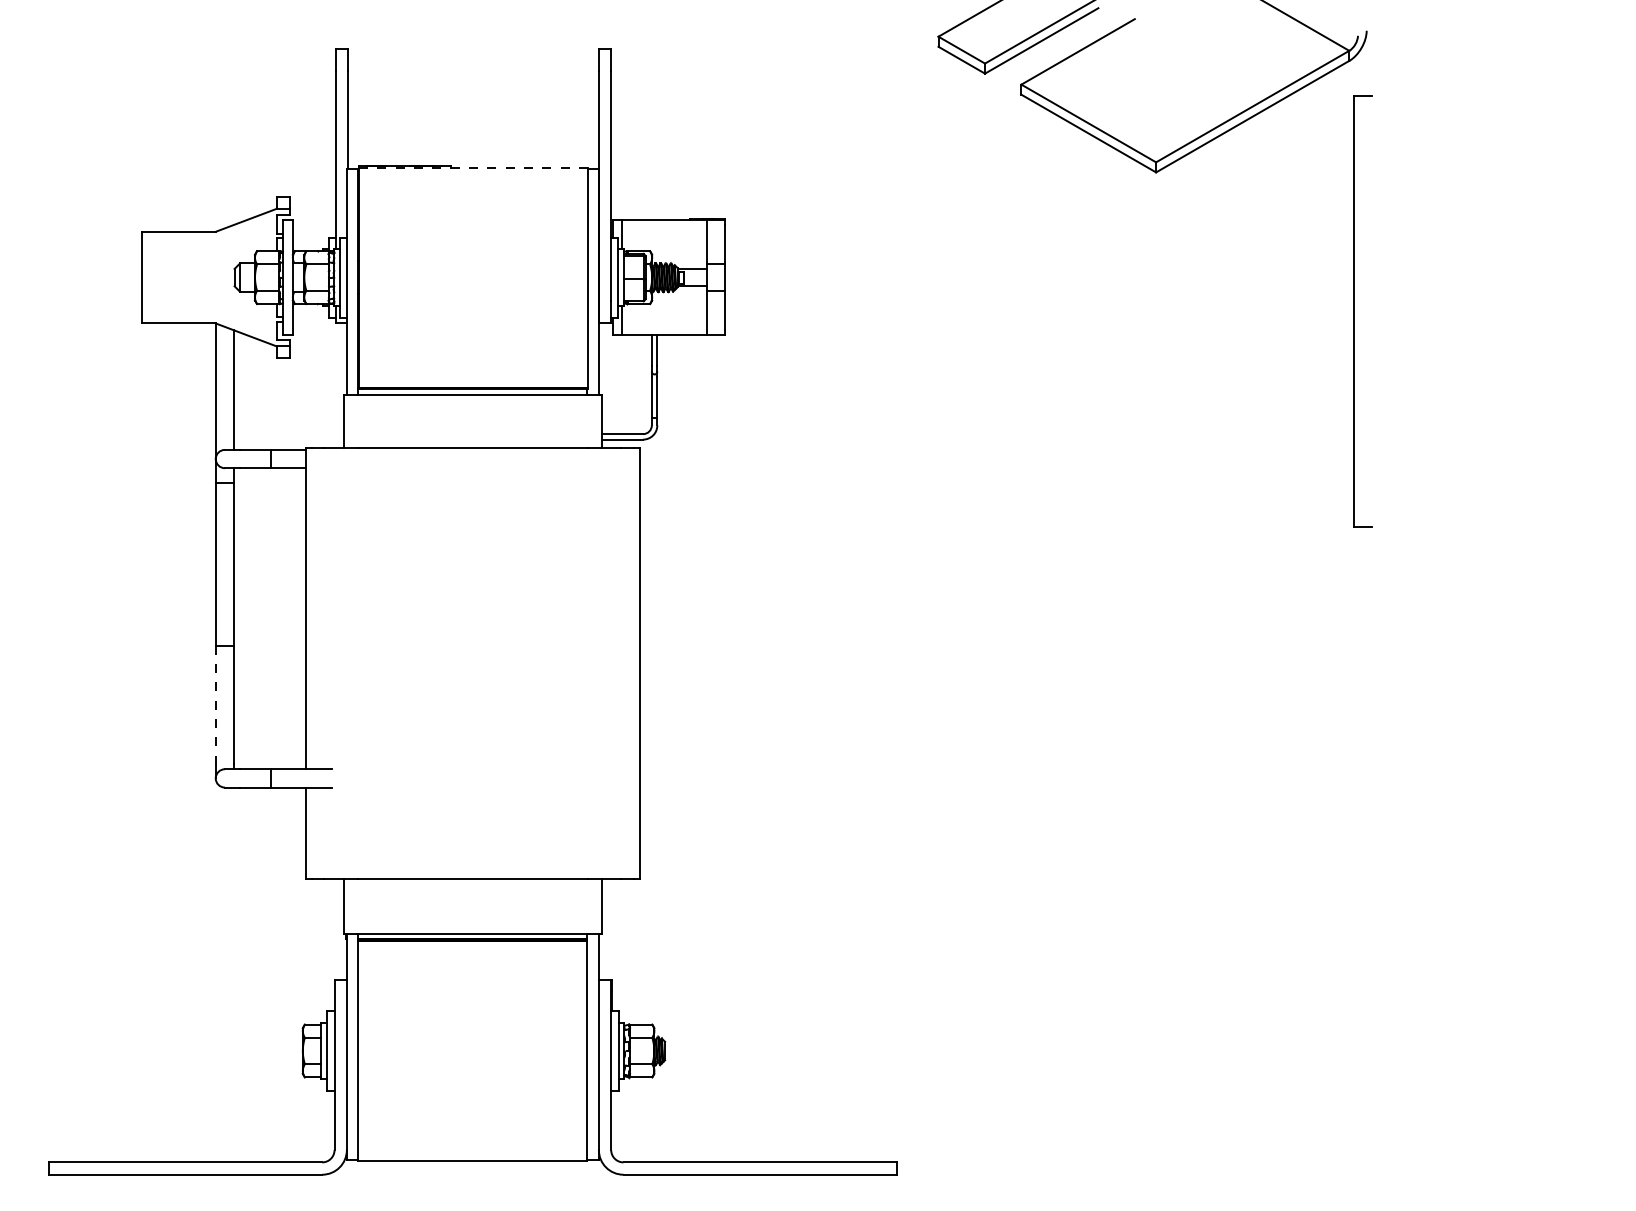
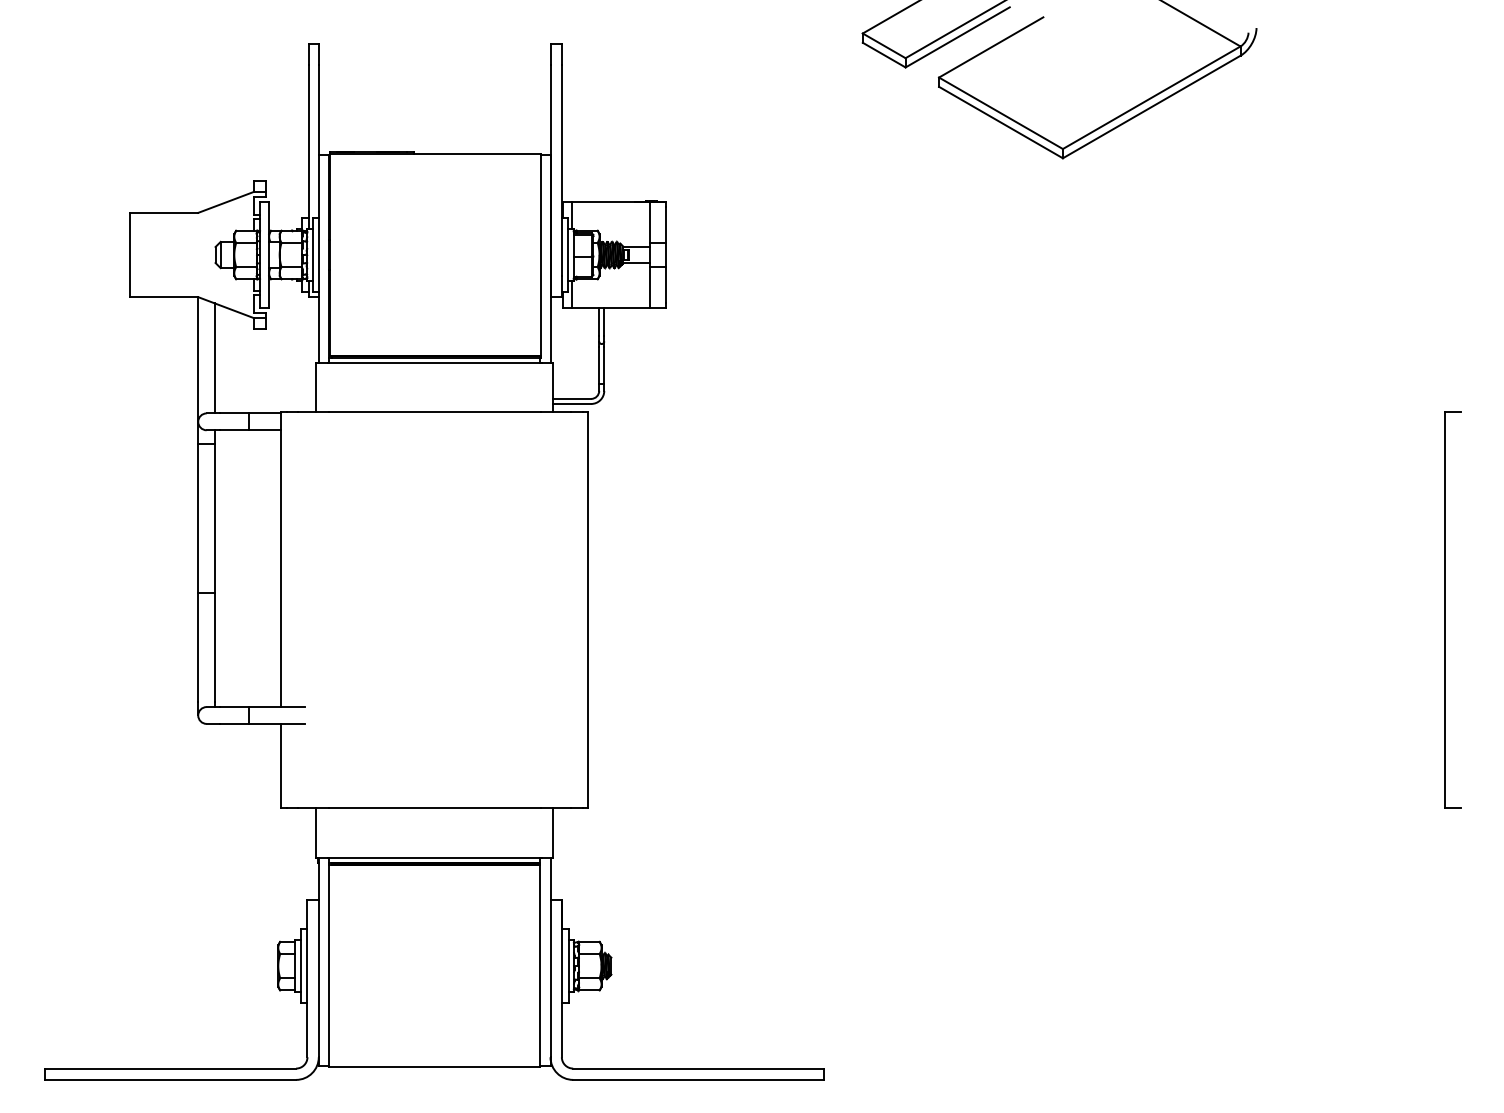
line: (473, 167) -> (435, 153), dashed -> solid
part: (1354, 311) -> (1444, 609), moved
line: (215, 705) -> (198, 648), dashed -> solid

